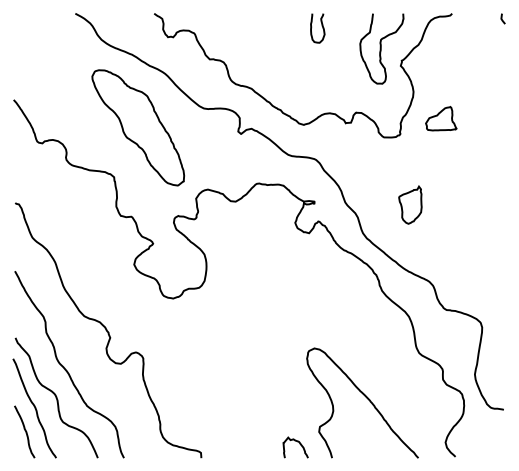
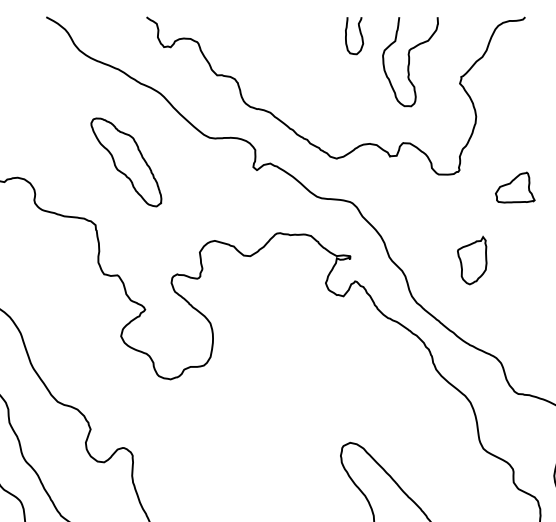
curve: (381, 48) -> (410, 61), moved
part: (441, 118) -> (515, 187), moved
part: (138, 127) -> (126, 161), size x0.6

